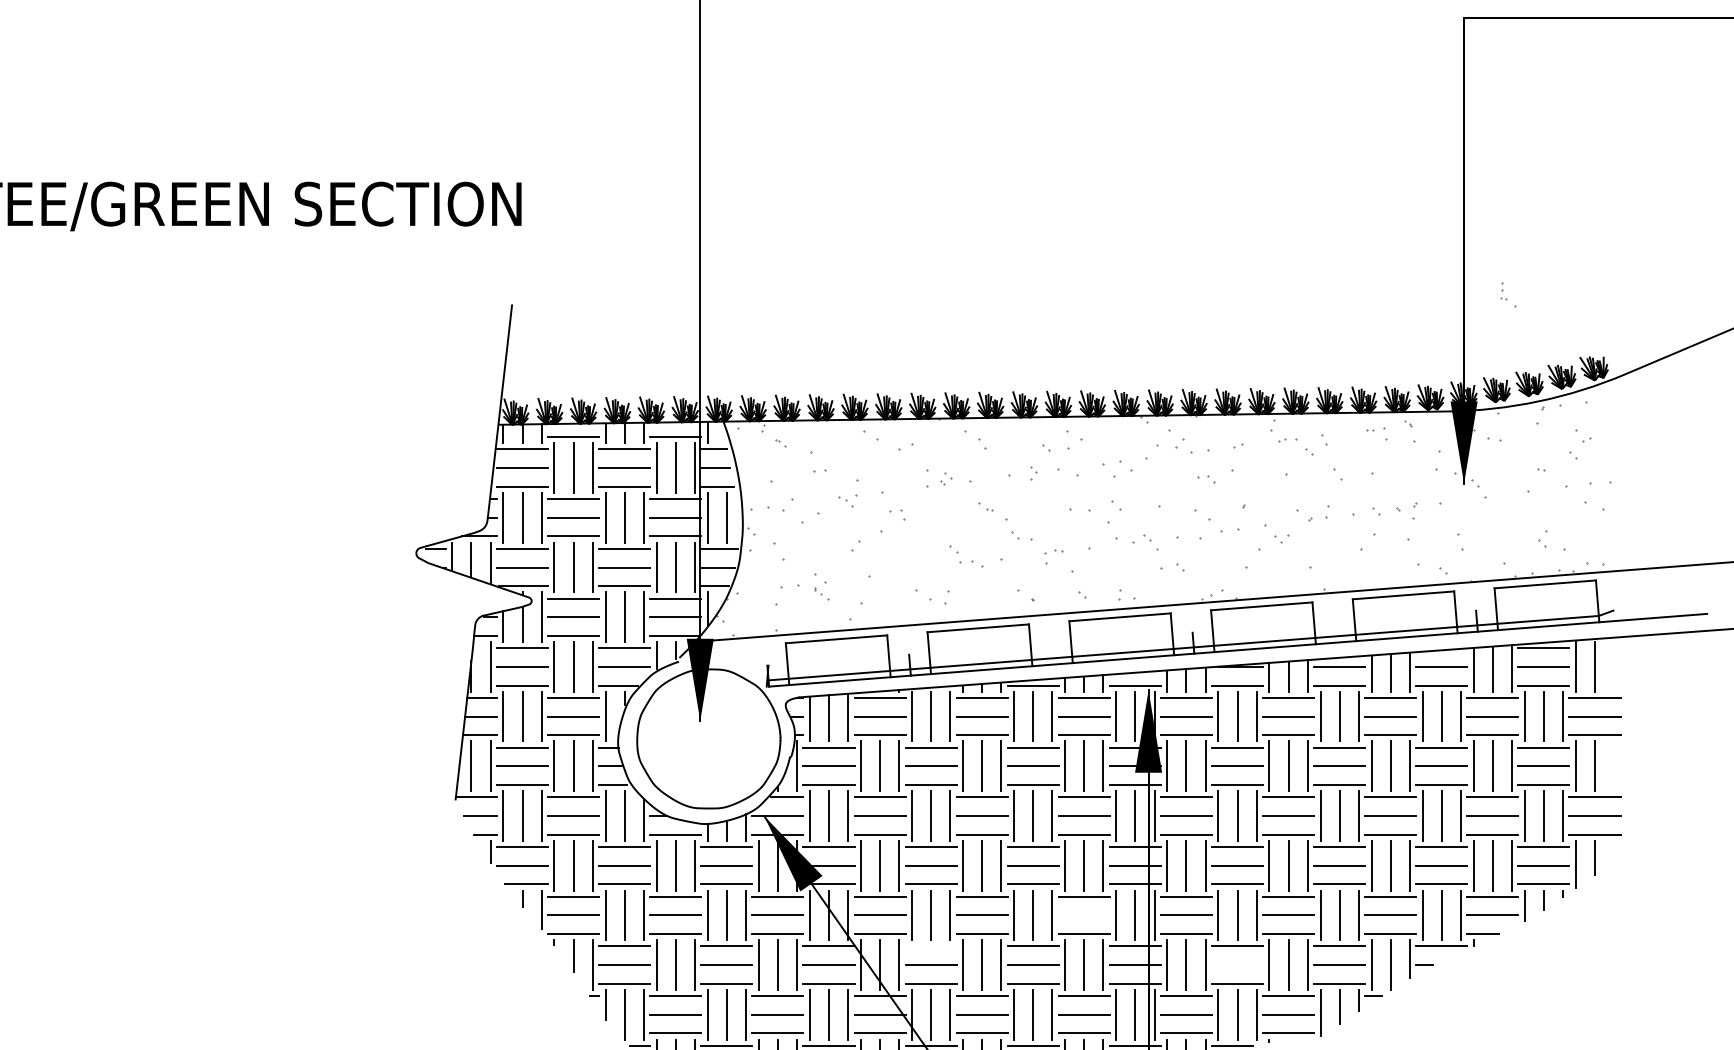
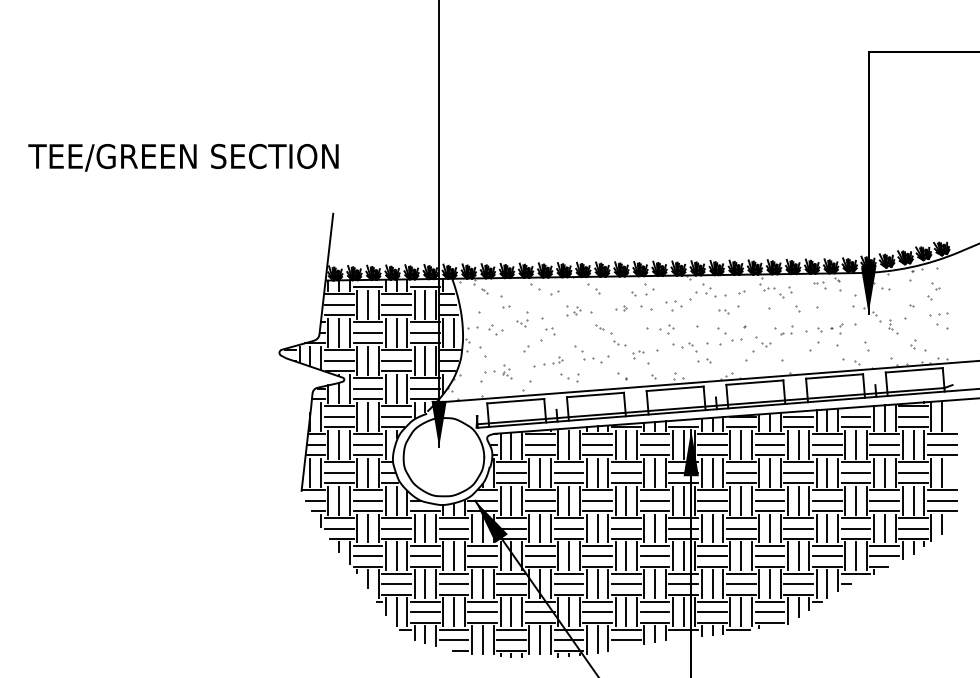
part: (1508, 294) -> (893, 326), moved
part: (1024, 474) -> (621, 308), size x0.62
part: (1588, 485) -> (938, 314), size x0.71
part: (800, 511) -> (495, 329), size x0.71
part: (1104, 511) -> (666, 329), size x0.71
part: (965, 556) -> (588, 354), size x1.43
part: (903, 566) -> (553, 360), added
line: (1083, 915) -> (654, 556), added
line: (930, 945) -> (568, 573), added
line: (1236, 965) -> (740, 584), added

